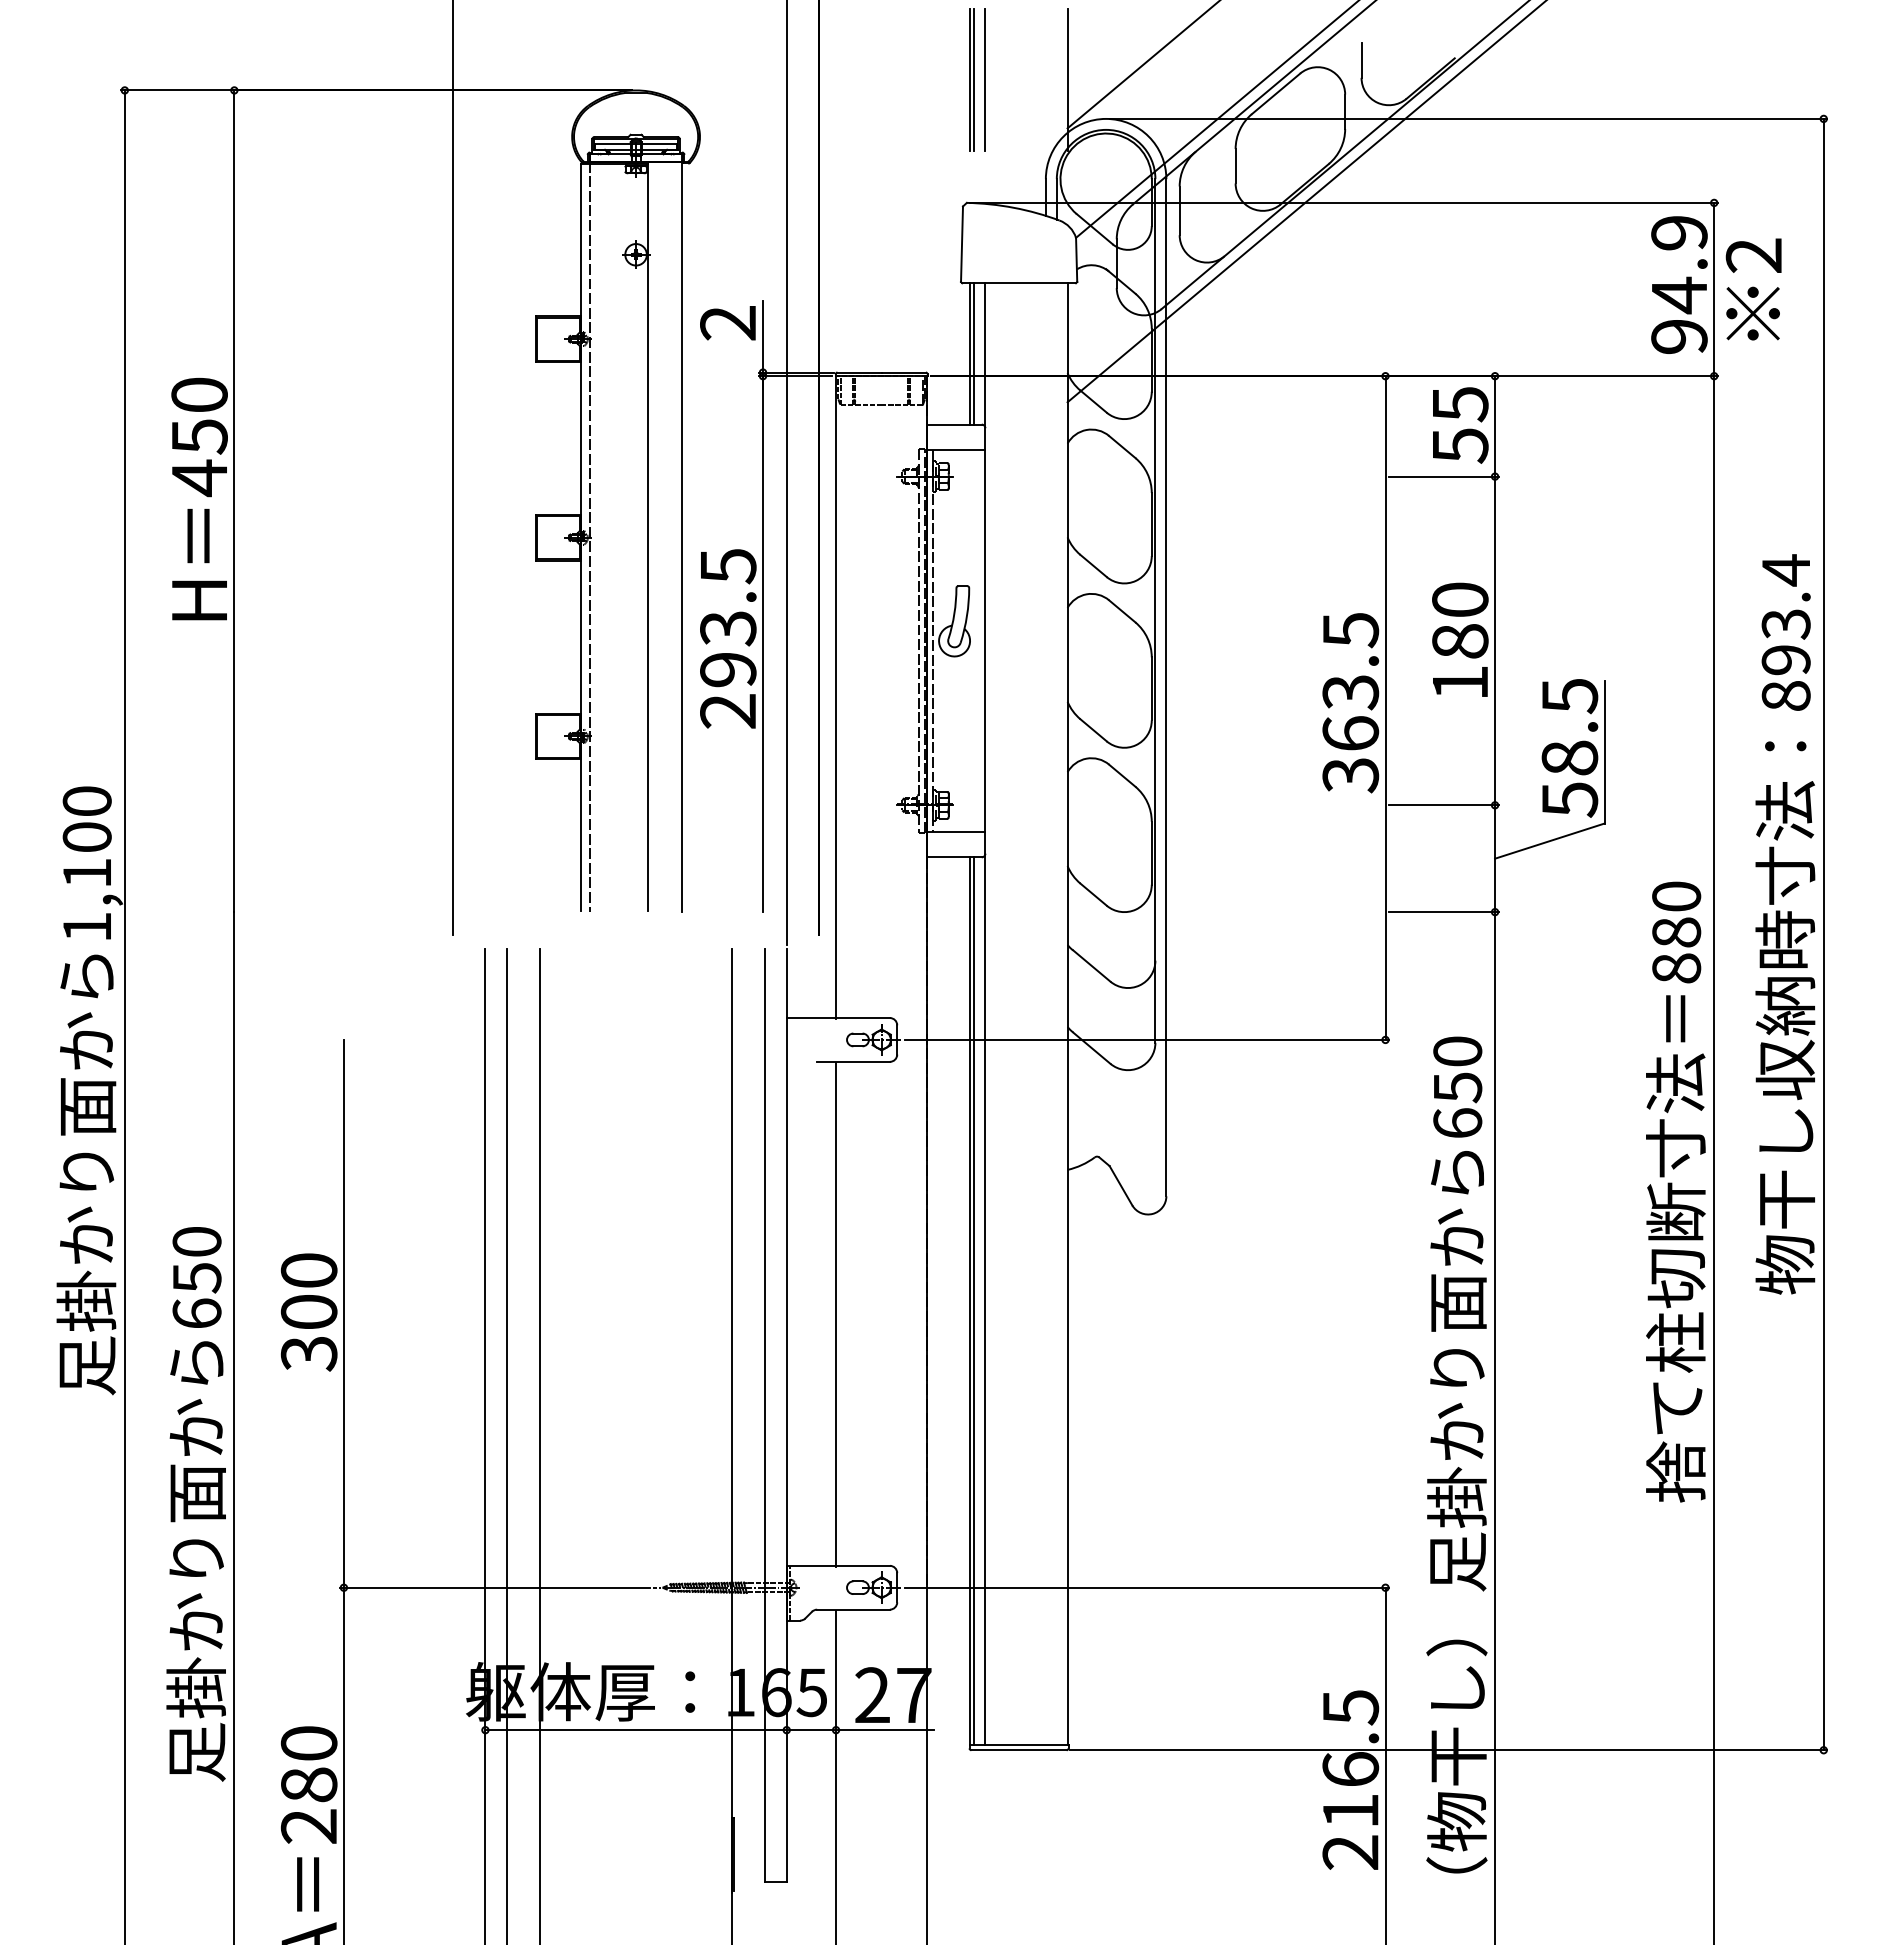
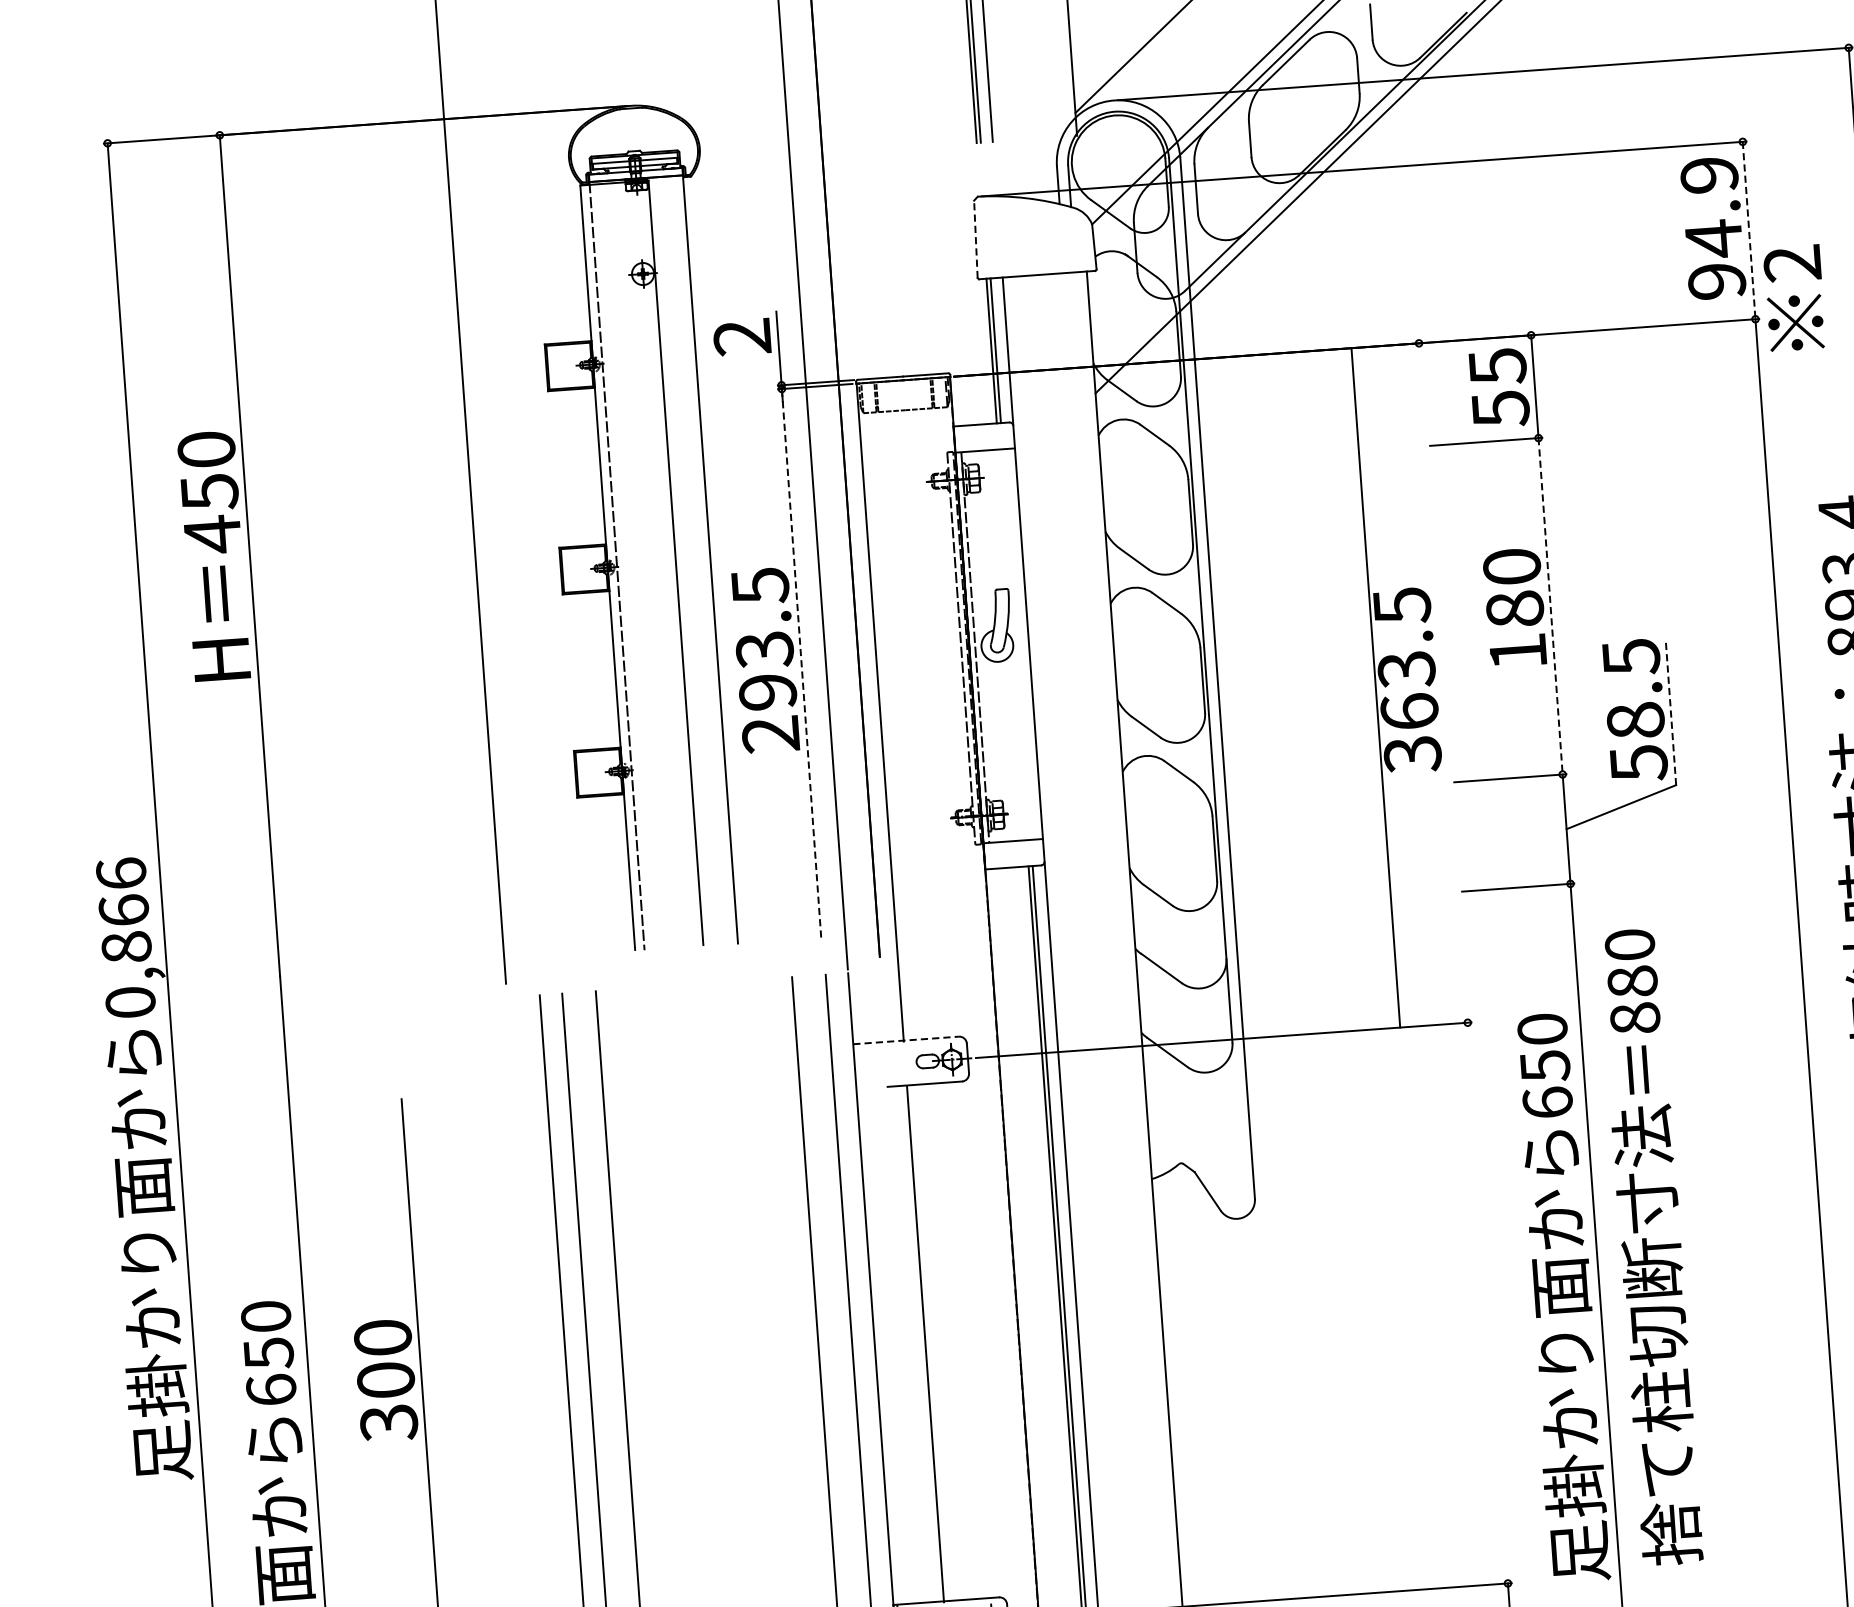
line: (962, 244) -> (976, 239), solid -> dashed
line: (1714, 289) -> (1749, 230), solid -> dashed
text: (1753, 289) -> (1794, 298), moved
line: (1495, 641) -> (1551, 606), solid -> dashed
line: (763, 644) -> (802, 663), solid -> dashed
line: (1385, 707) -> (1375, 687), moved
line: (1604, 751) -> (1670, 711), solid -> dashed
text: (86, 863) -> (125, 937), 1,100 -> 0,866
line: (838, 1018) -> (906, 1040), solid -> dashed
text: (1675, 1191) -> (1650, 1246), moved

